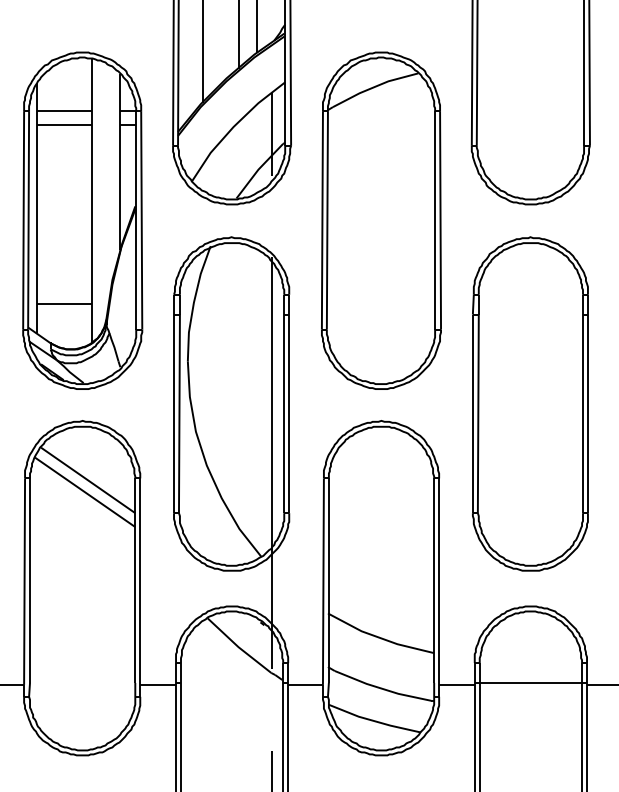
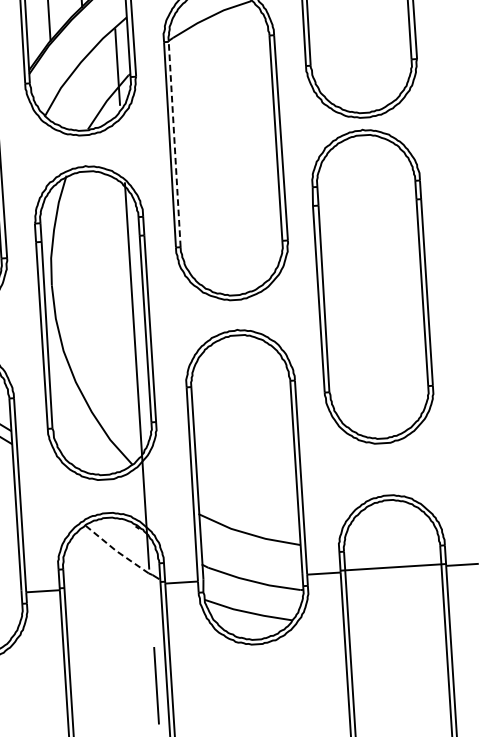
line: (327, 219) -> (174, 143), solid -> dashed
part: (530, 403) -> (372, 286), moved
line: (238, 647) -> (116, 551), solid -> dashed

